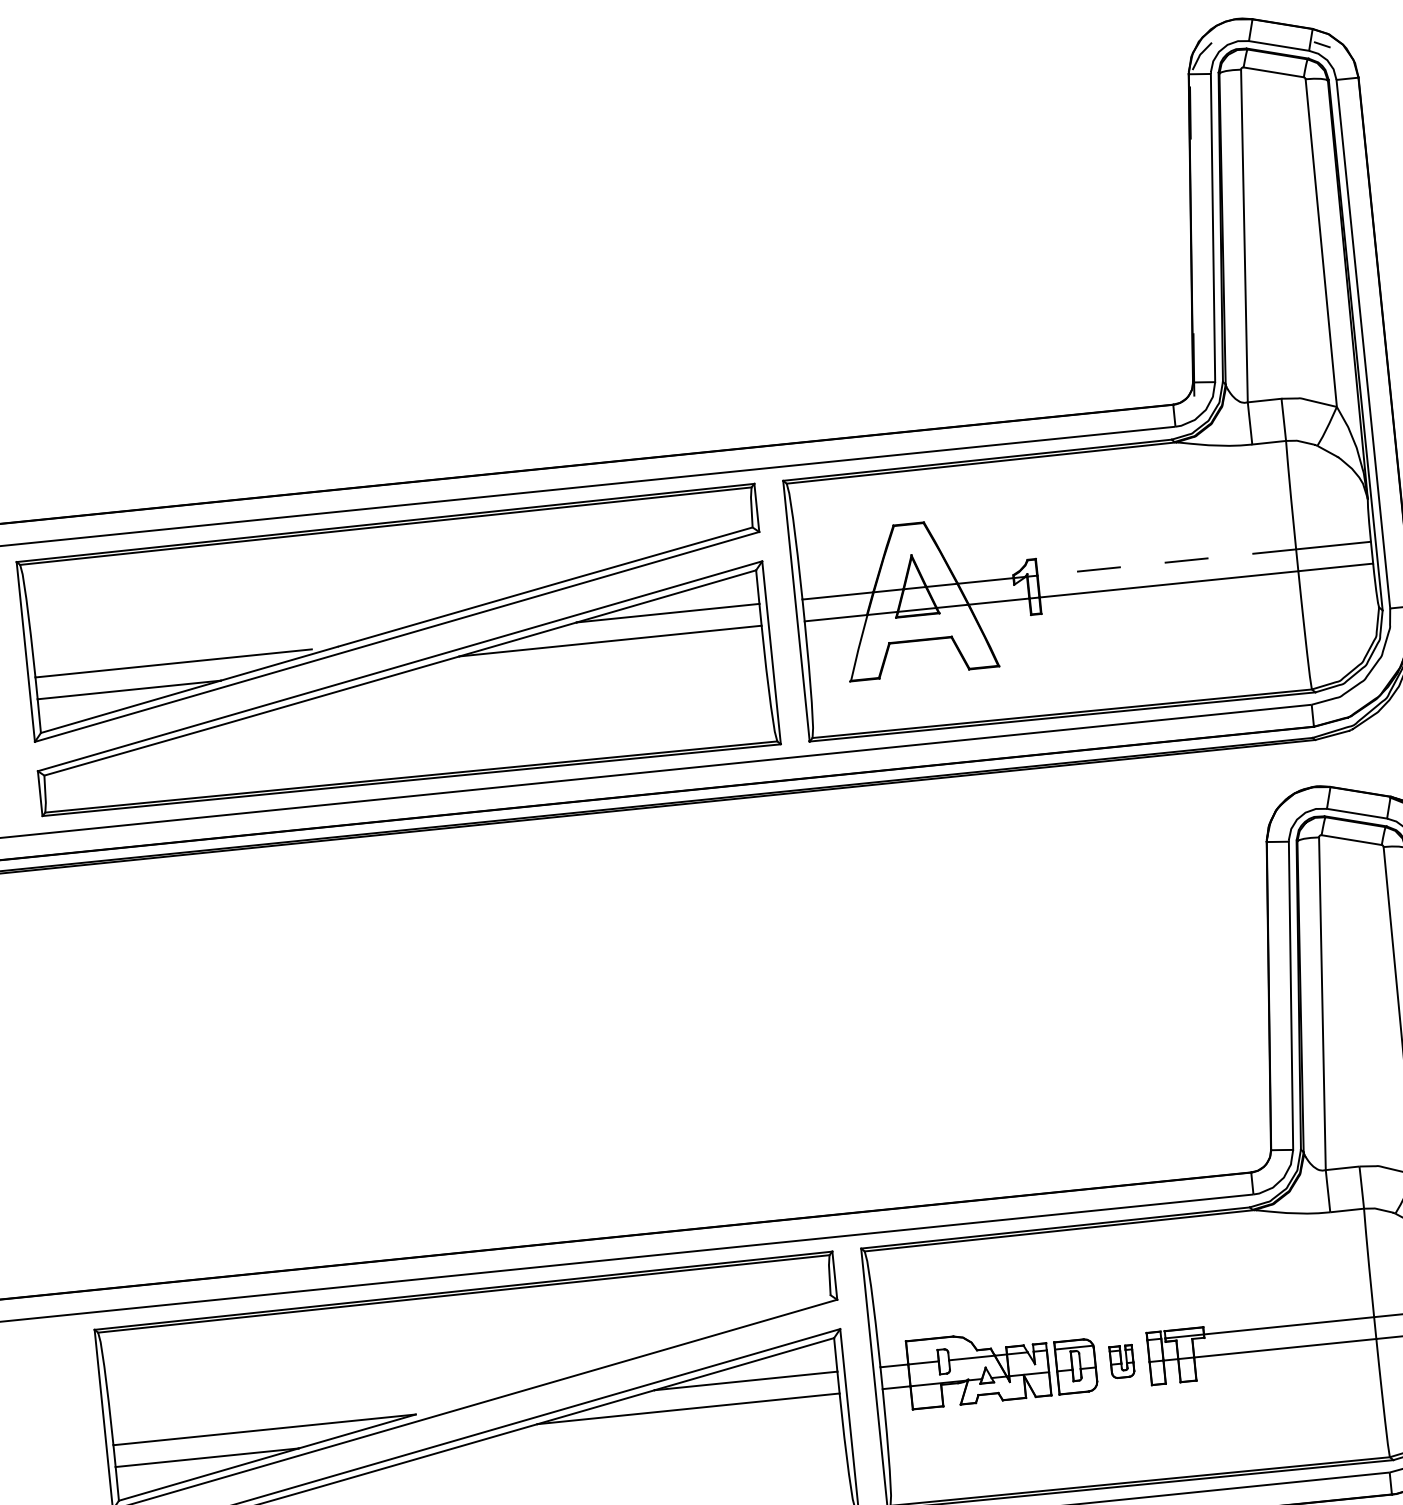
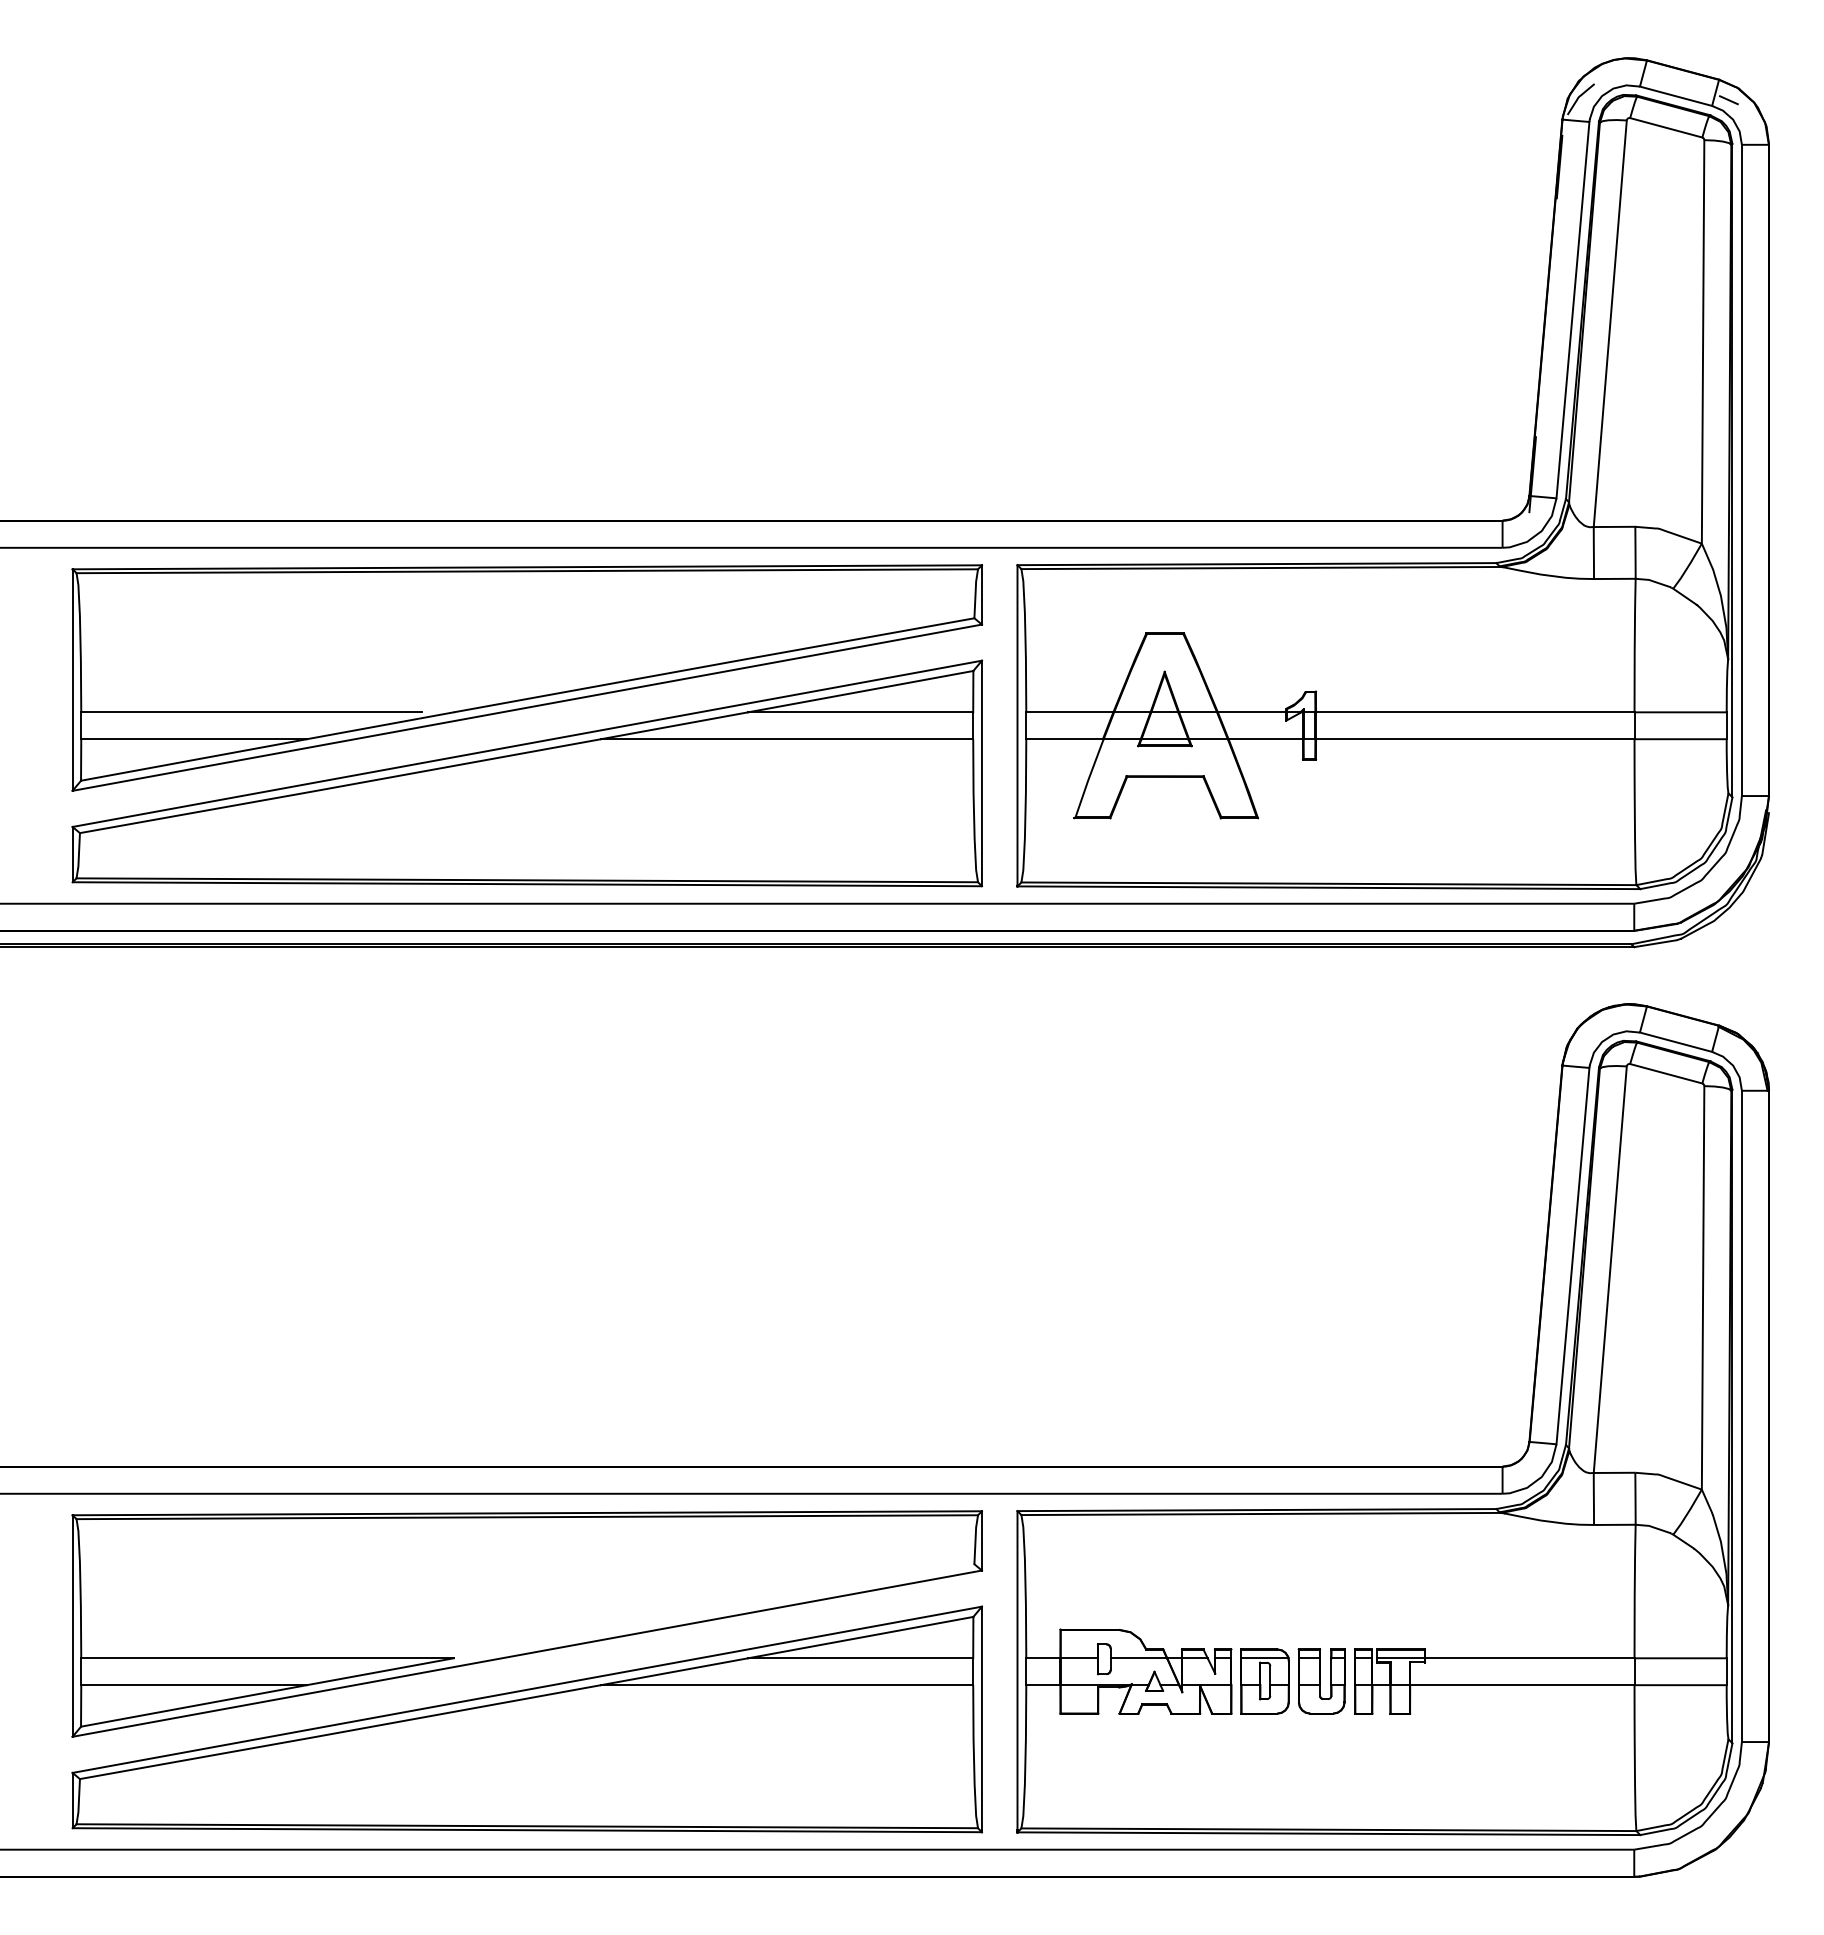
line: (1166, 562) -> (1474, 712), dashed -> solid
part: (1121, 1361) -> (1321, 1681), size x1.67

